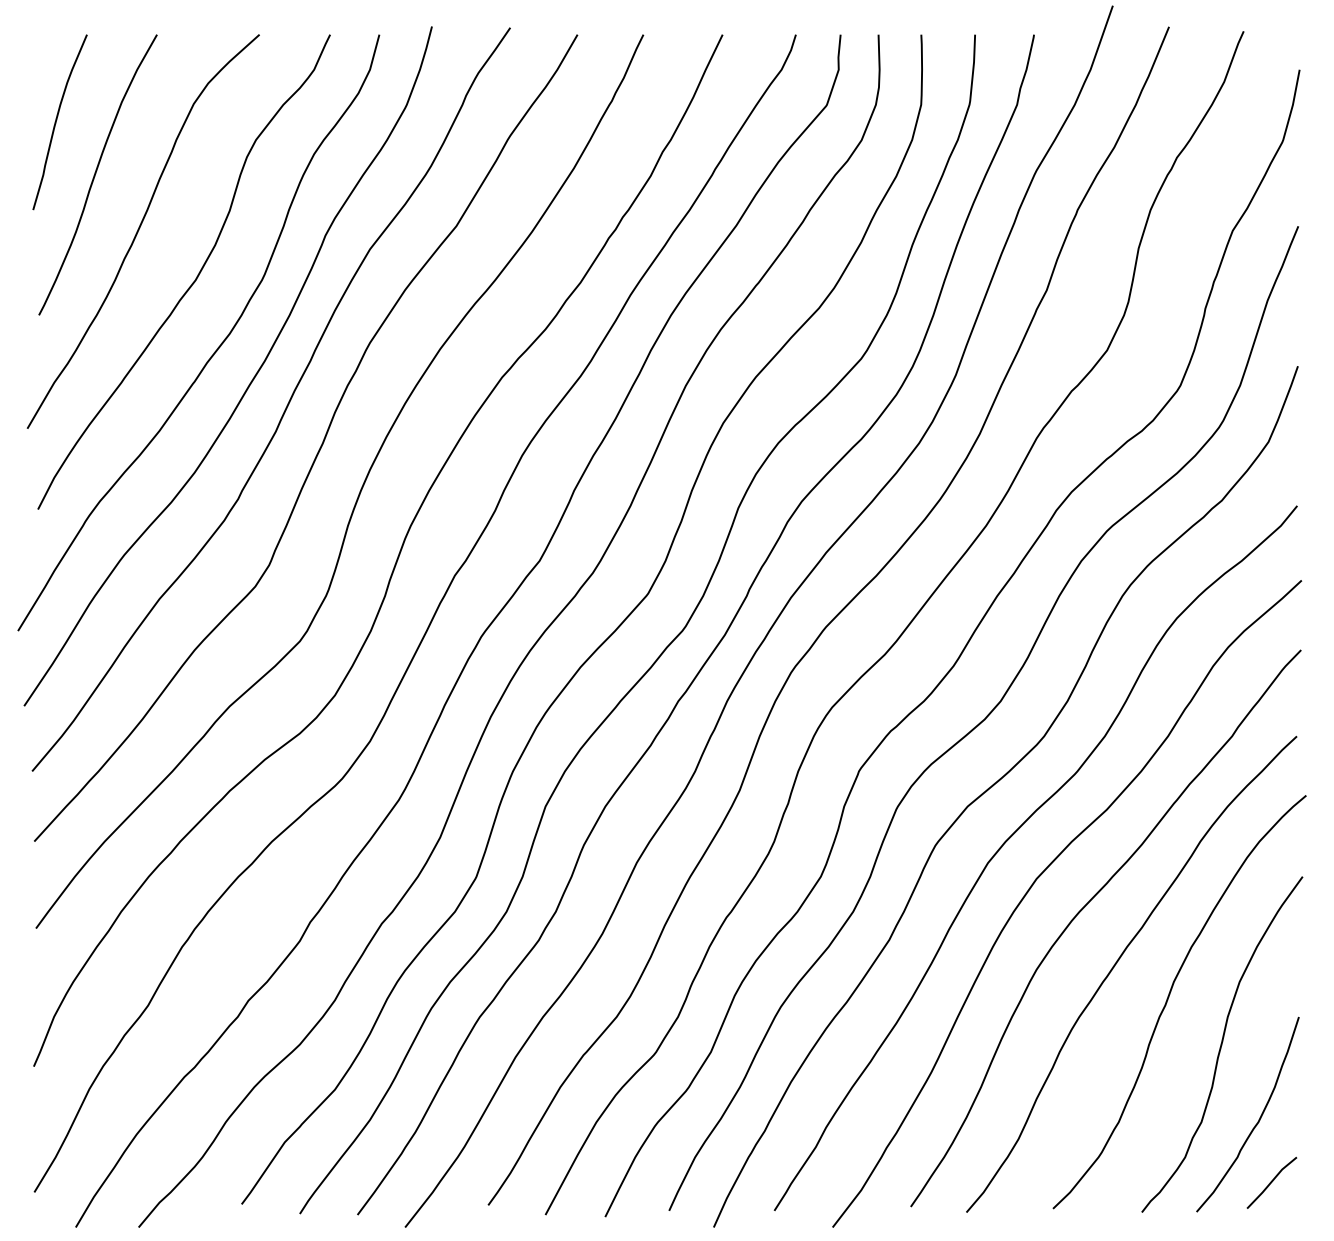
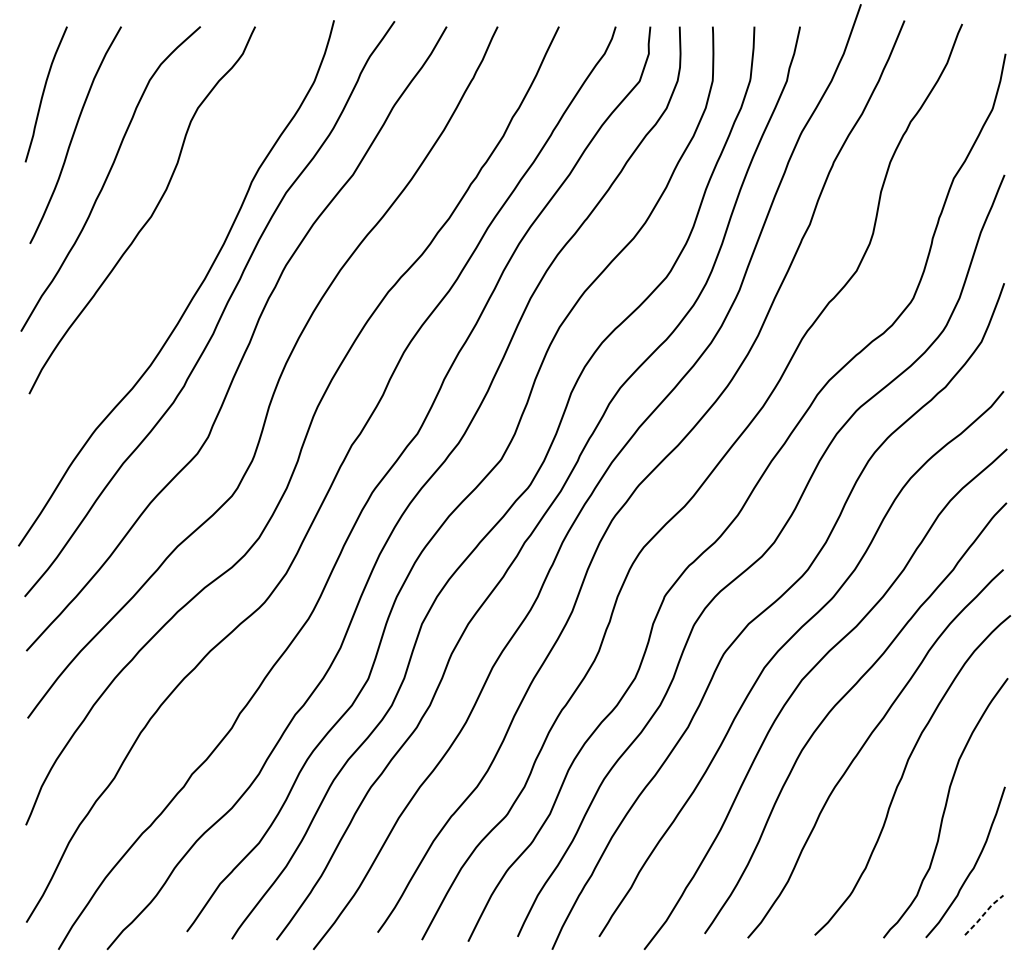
curve: (217, 347) -> (168, 268), removed
line: (1271, 1182) -> (983, 914), solid -> dashed

